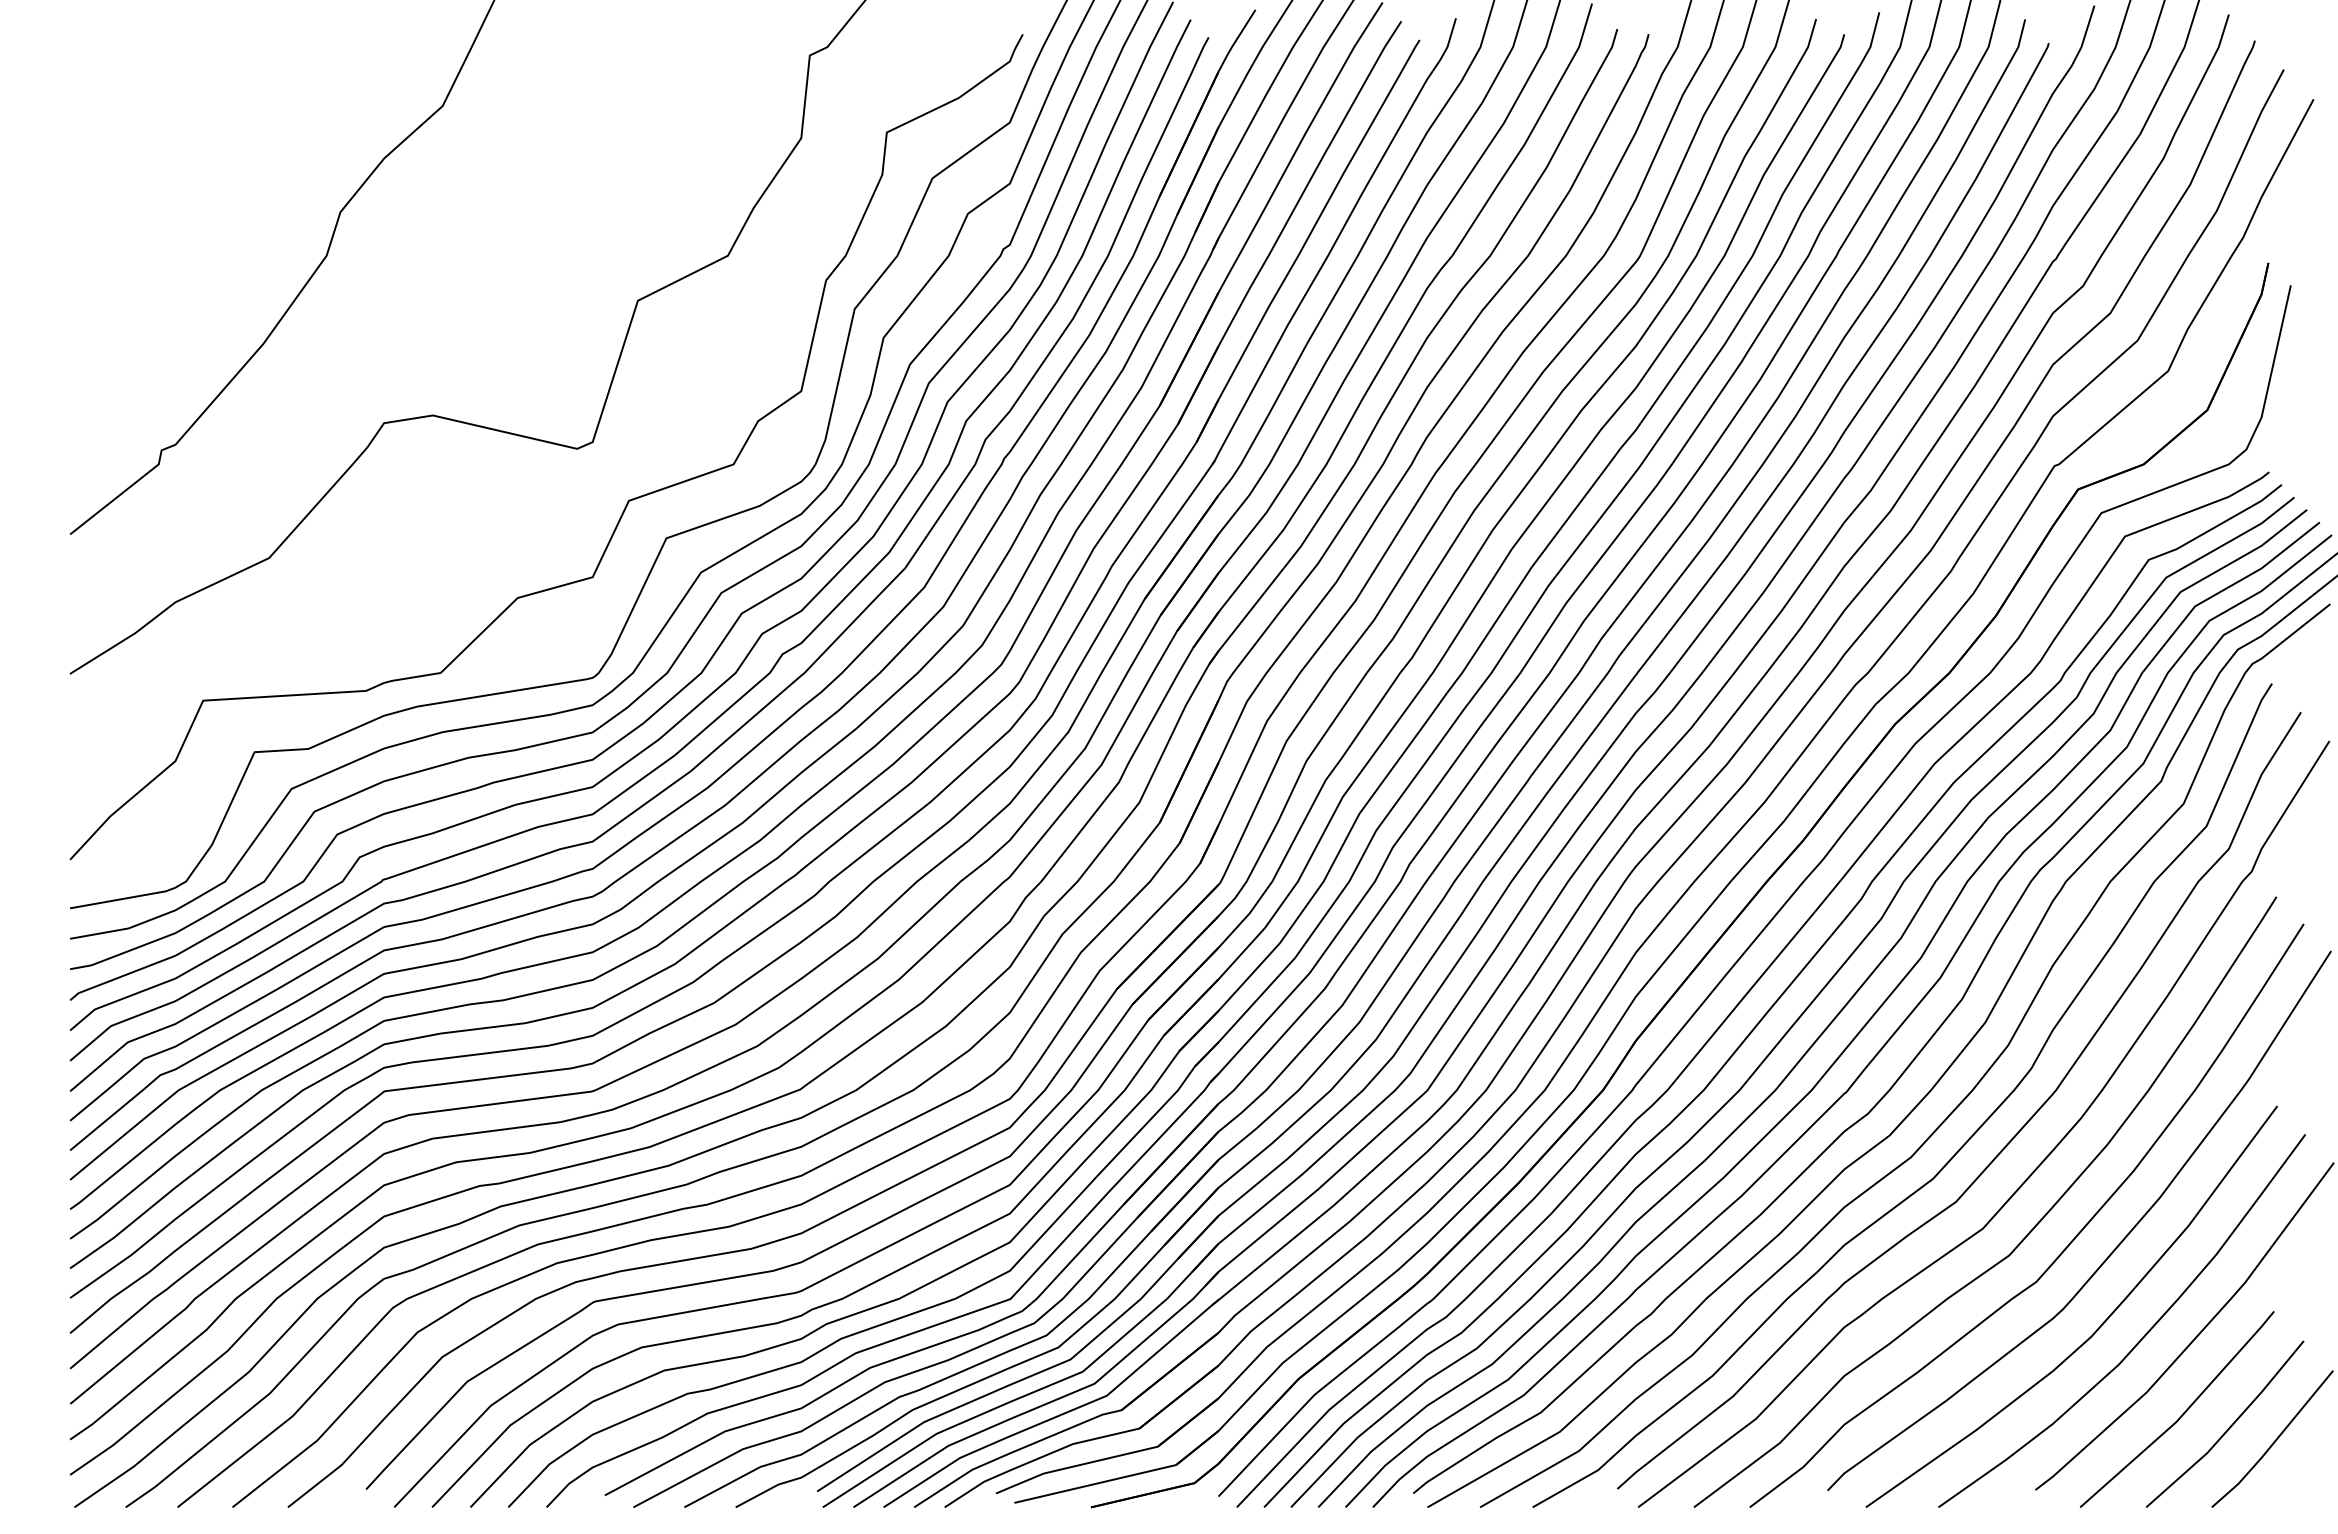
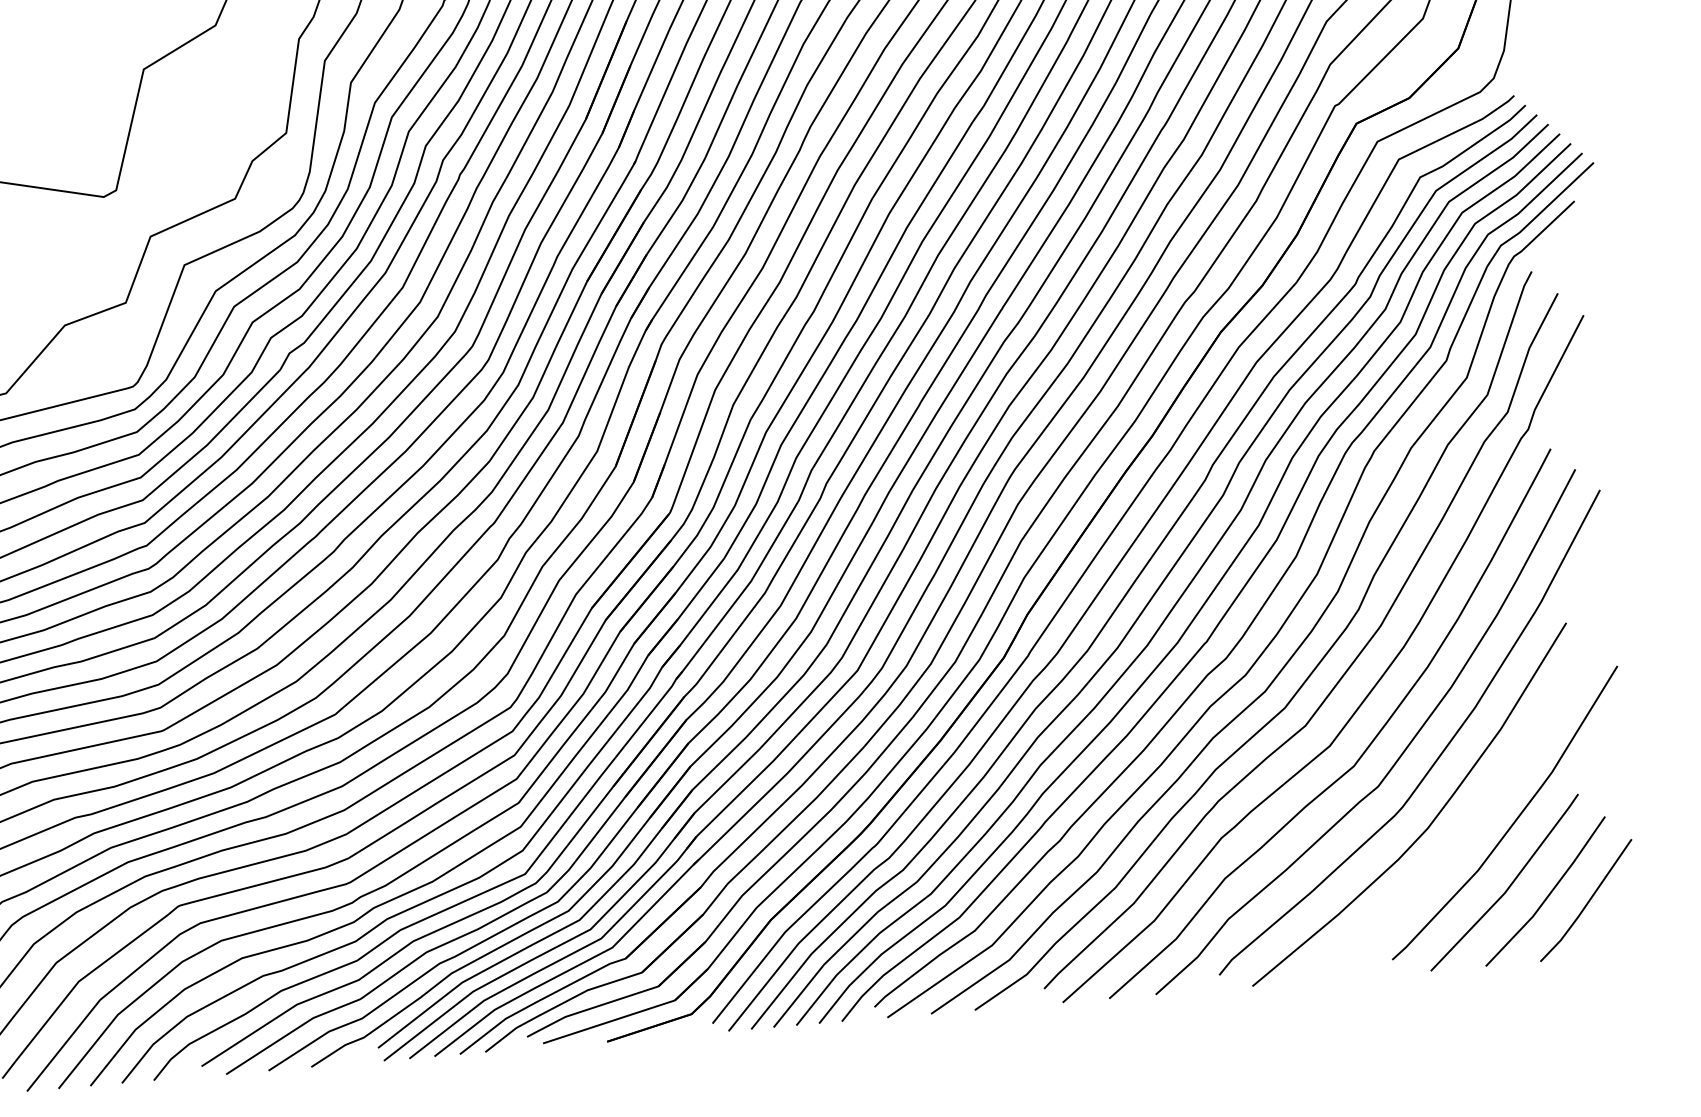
curve: (2143, 1335) -> (1471, 823), removed

